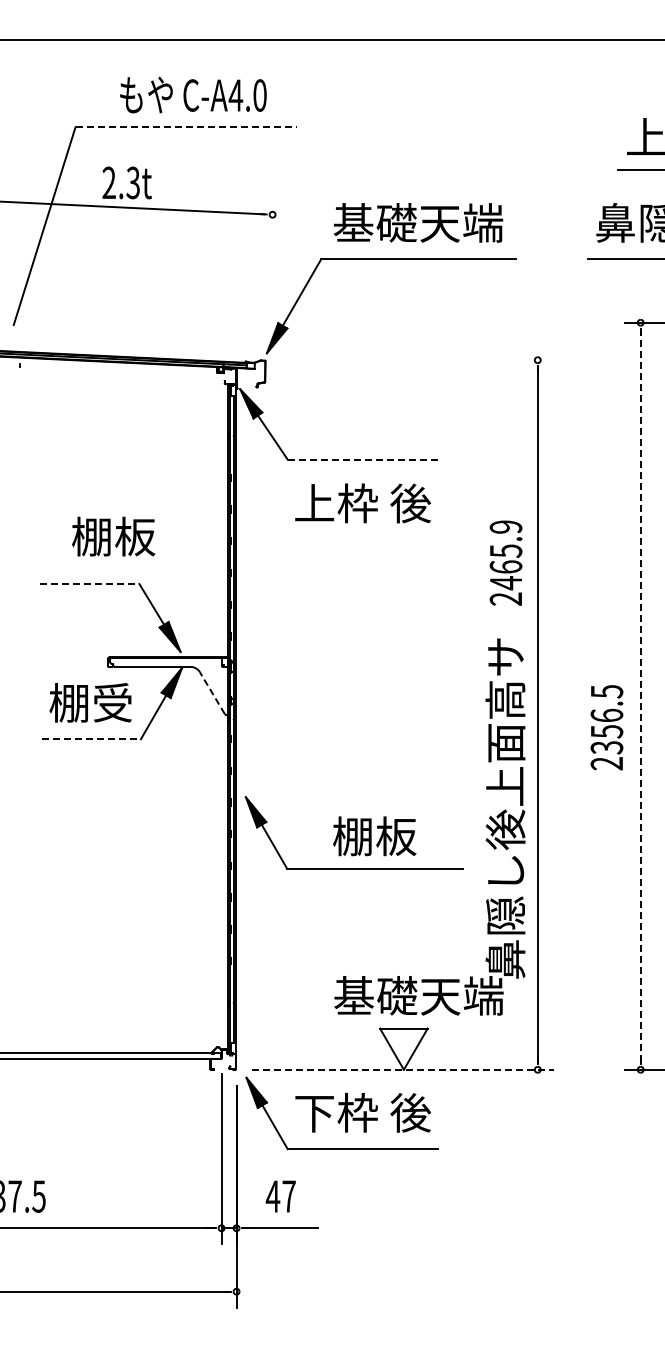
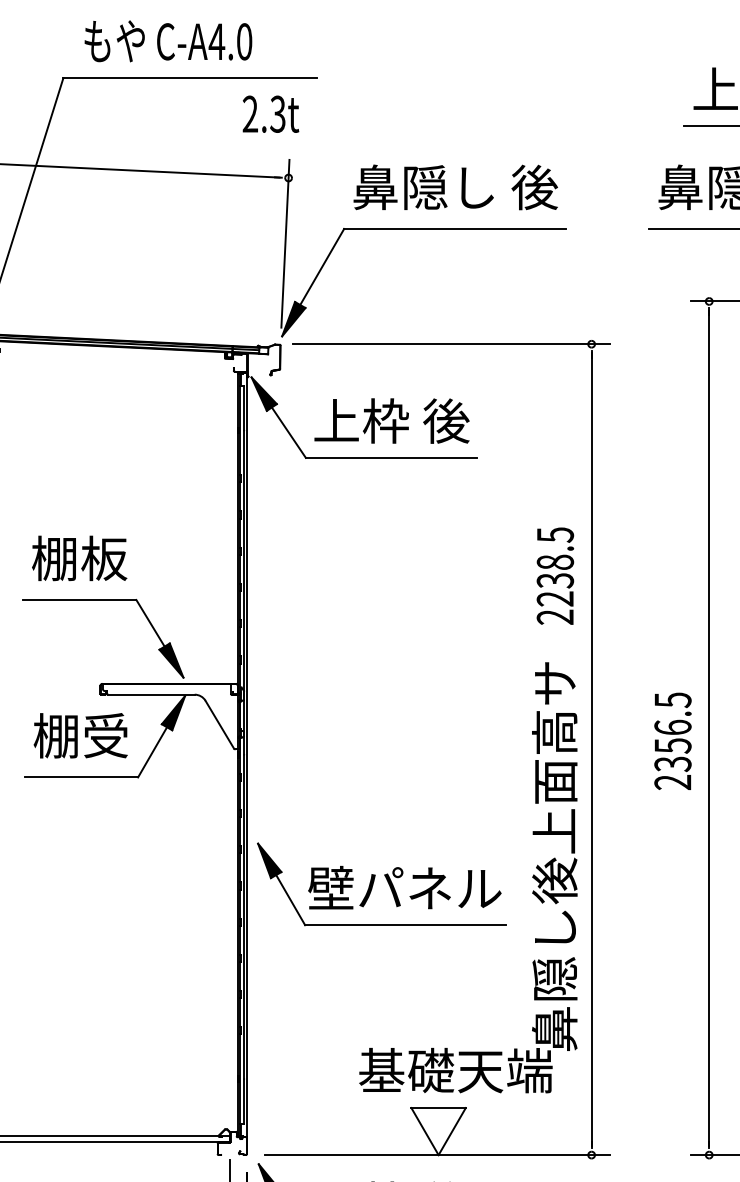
text: (193, 94) -> (168, 40), moved
line: (186, 127) -> (190, 78), dashed -> solid
text: (126, 182) -> (270, 113), moved
text: (418, 222) -> (455, 186), 基礎天端 -> 鼻隠し 後
line: (269, 271) -> (285, 242), added
line: (414, 360) -> (450, 344), added
line: (363, 459) -> (392, 457), dashed -> solid
text: (362, 503) -> (391, 421), moved
text: (113, 536) -> (79, 558), moved
text: (505, 555) -> (554, 567), 2465.9 -> 2238.5
line: (89, 584) -> (79, 600), dashed -> solid
line: (212, 692) -> (219, 723), dashed -> solid
line: (640, 696) -> (709, 728), dashed -> solid
text: (606, 727) -> (672, 741), moved
line: (91, 739) -> (81, 777), dashed -> solid
text: (373, 836) -> (403, 888), 棚板 -> 壁パネル
line: (403, 1069) -> (438, 1154), dashed -> solid

